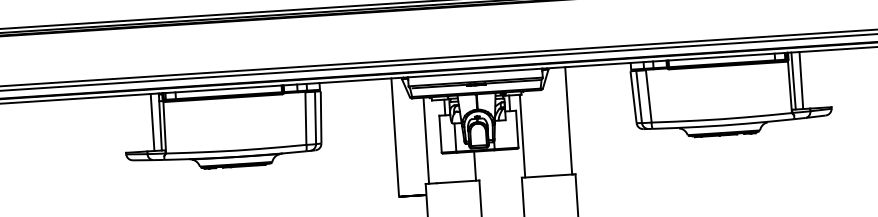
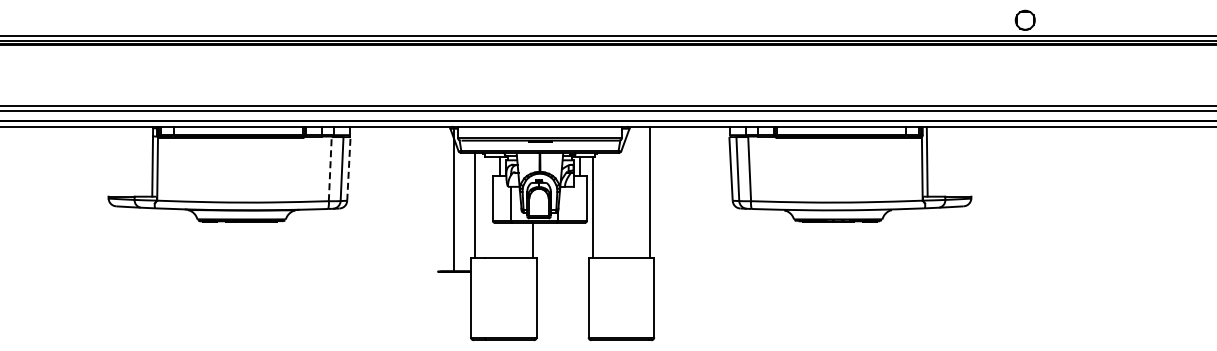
line: (801, 80) -> (936, 161), removed
line: (320, 117) -> (348, 169), solid -> dashed
line: (306, 118) -> (330, 168), solid -> dashed
line: (152, 122) -> (143, 161), removed
line: (395, 136) -> (453, 198), moved

